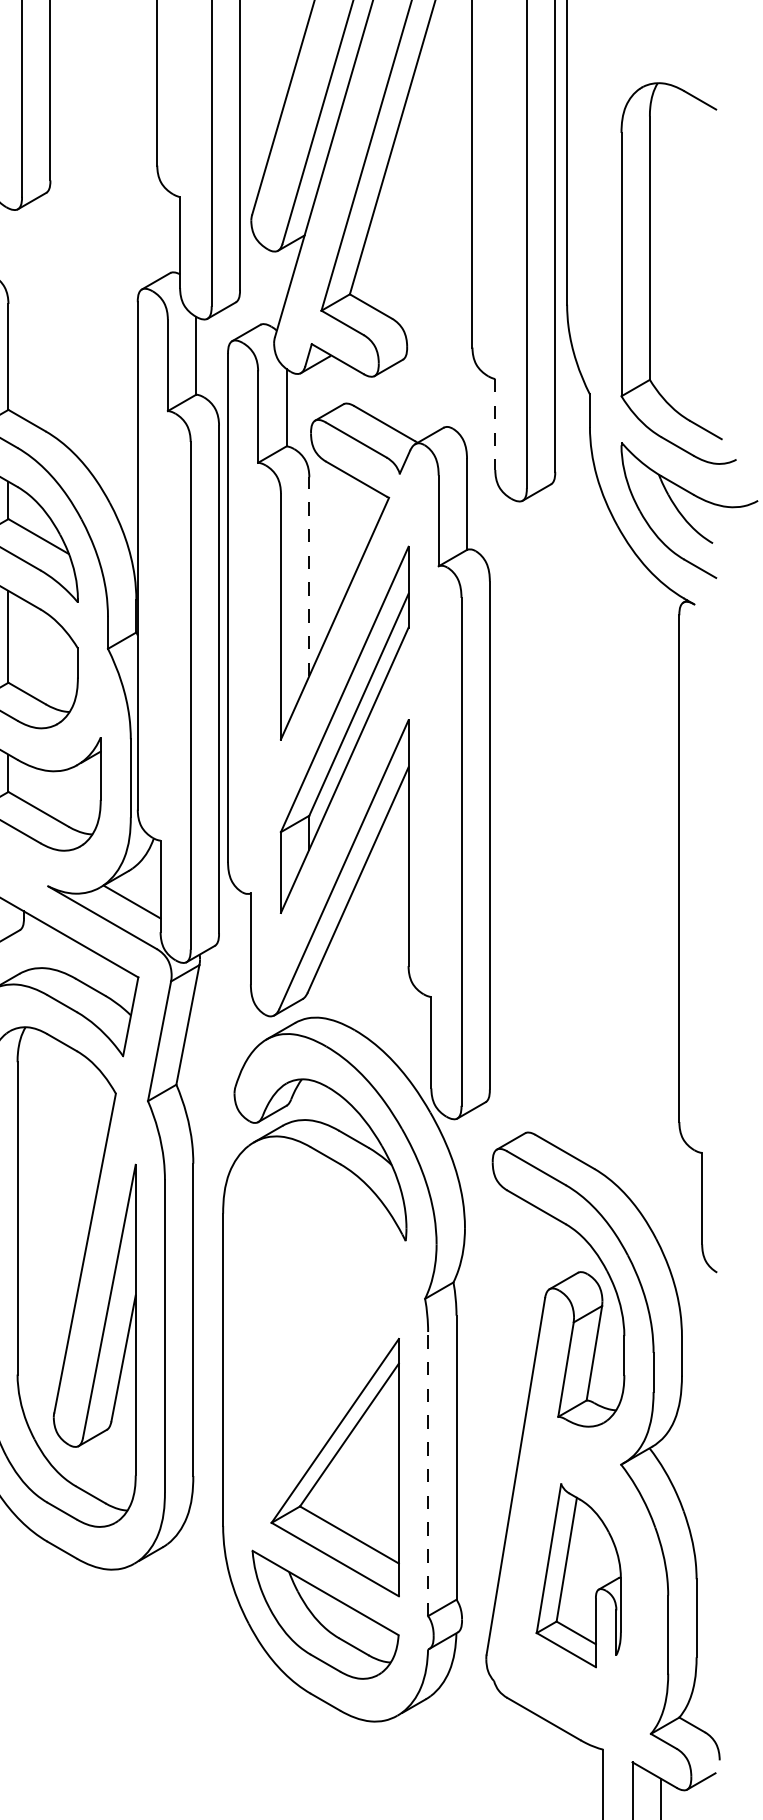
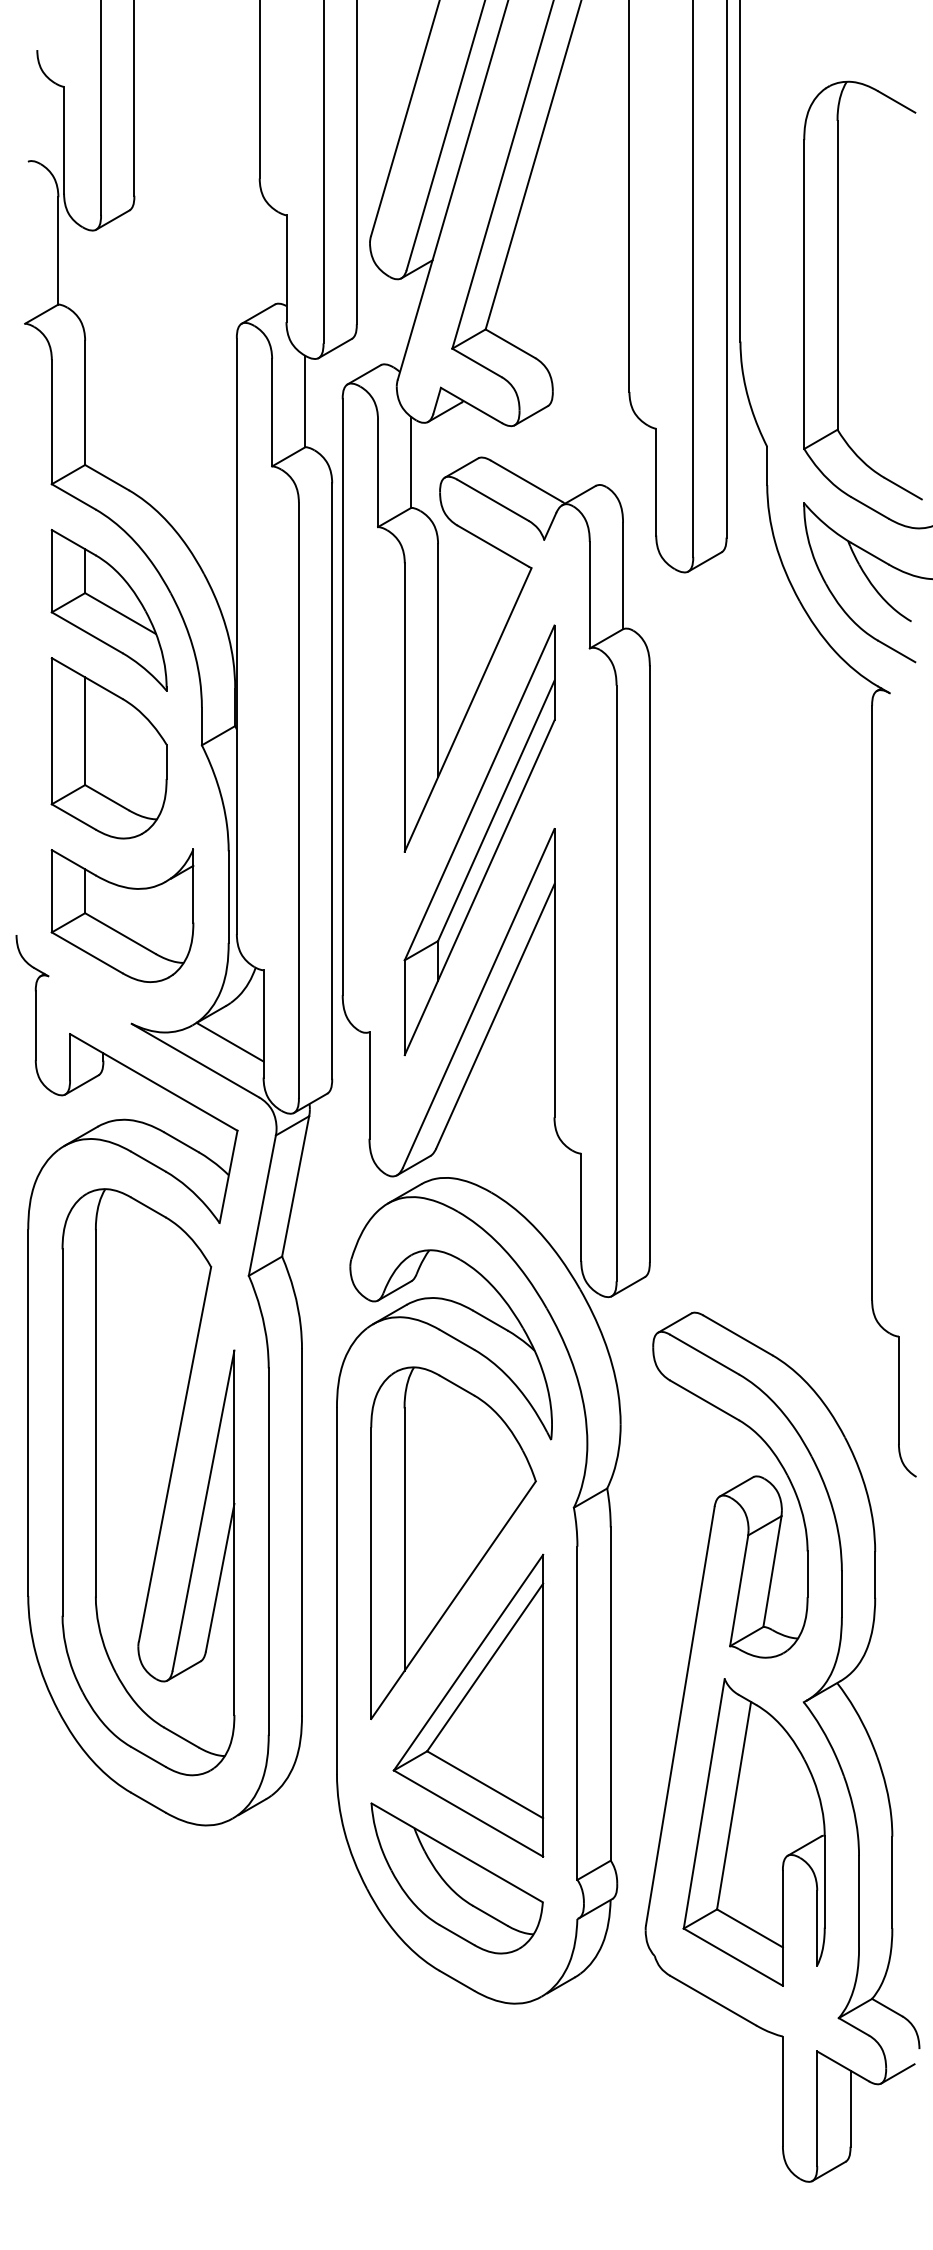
line: (495, 424) -> (656, 482), dashed -> solid
line: (309, 576) -> (438, 660), dashed -> solid
part: (322, 1328) -> (453, 1542), added
line: (428, 1474) -> (577, 1713), dashed -> solid
part: (578, 1575) -> (753, 1832), size x1.43

